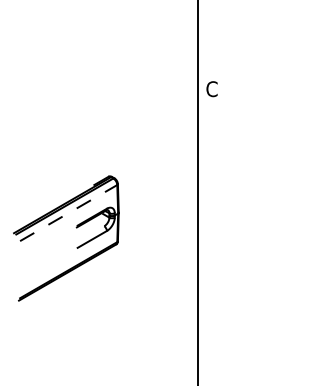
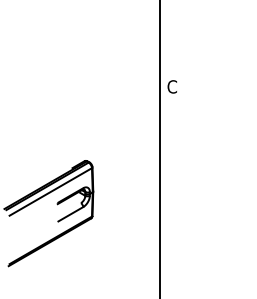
line: (69, 212) -> (51, 191), dashed -> solid

